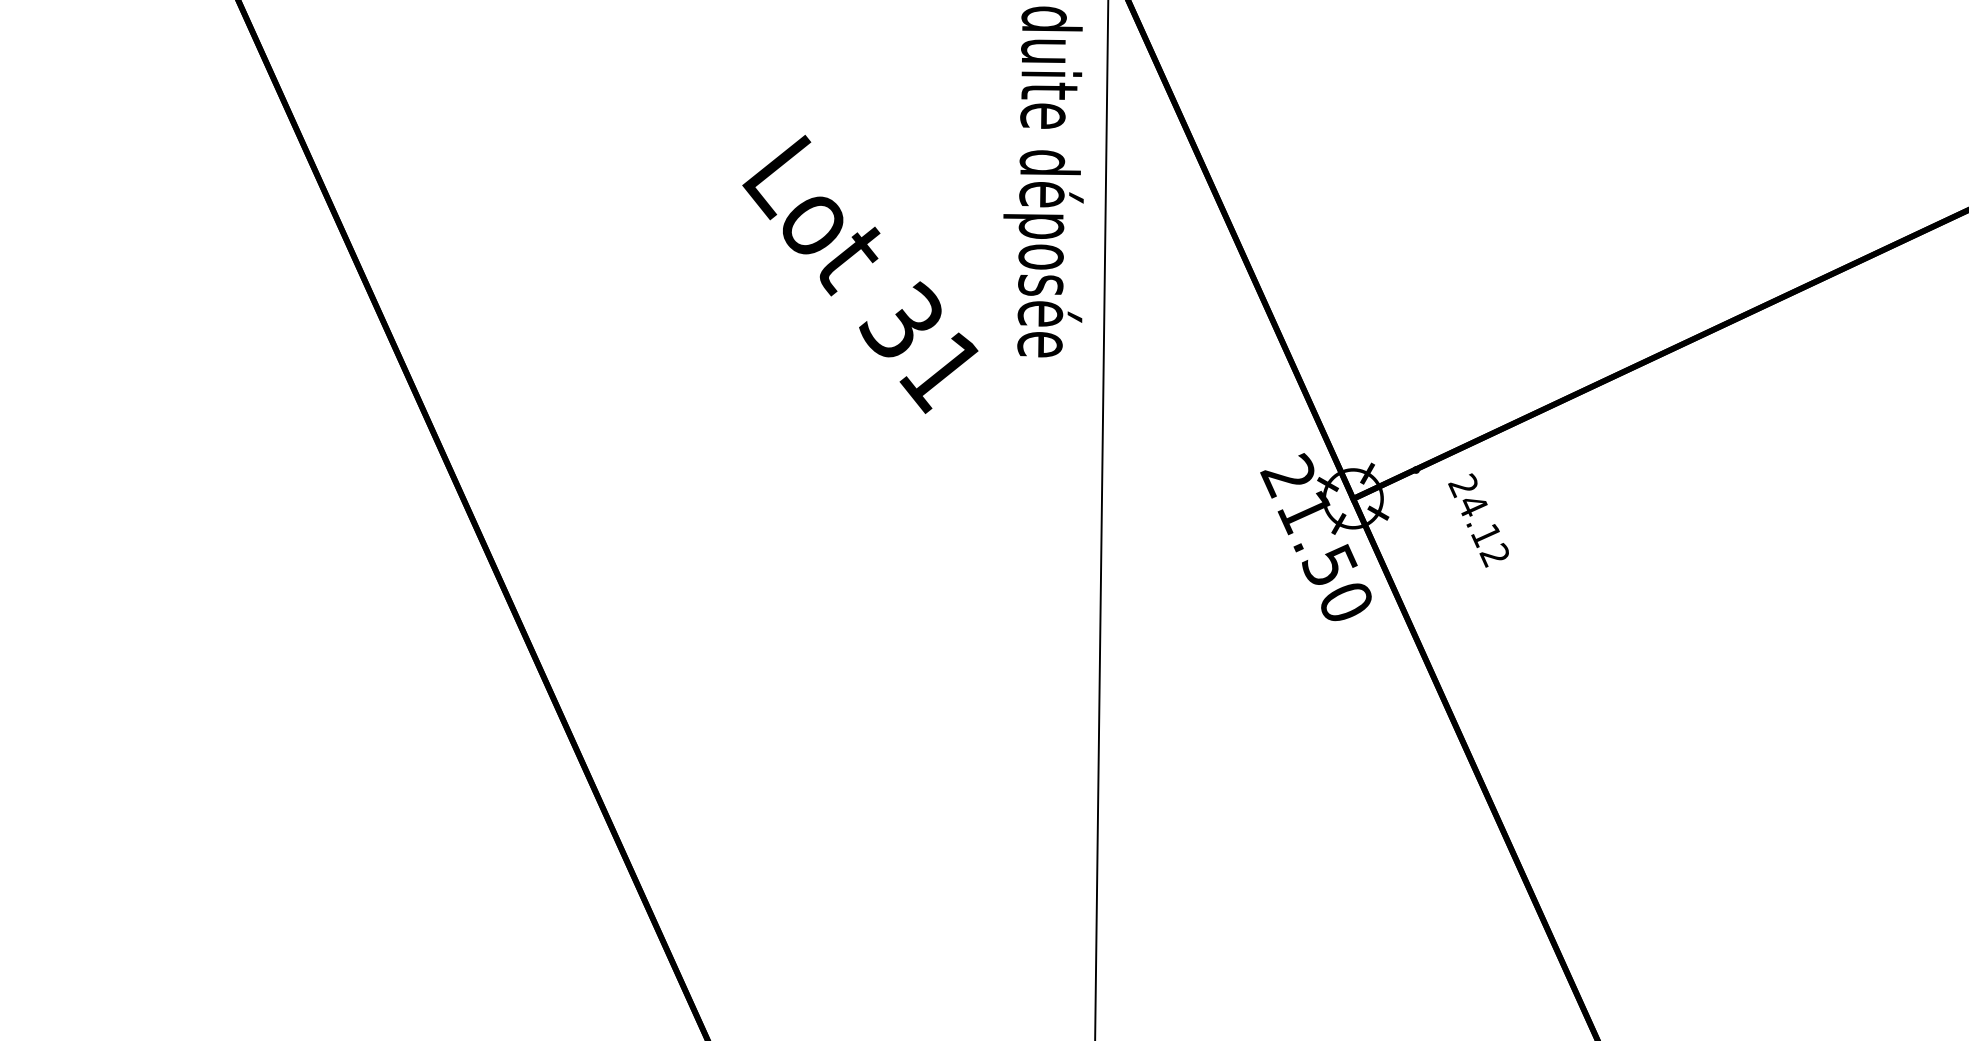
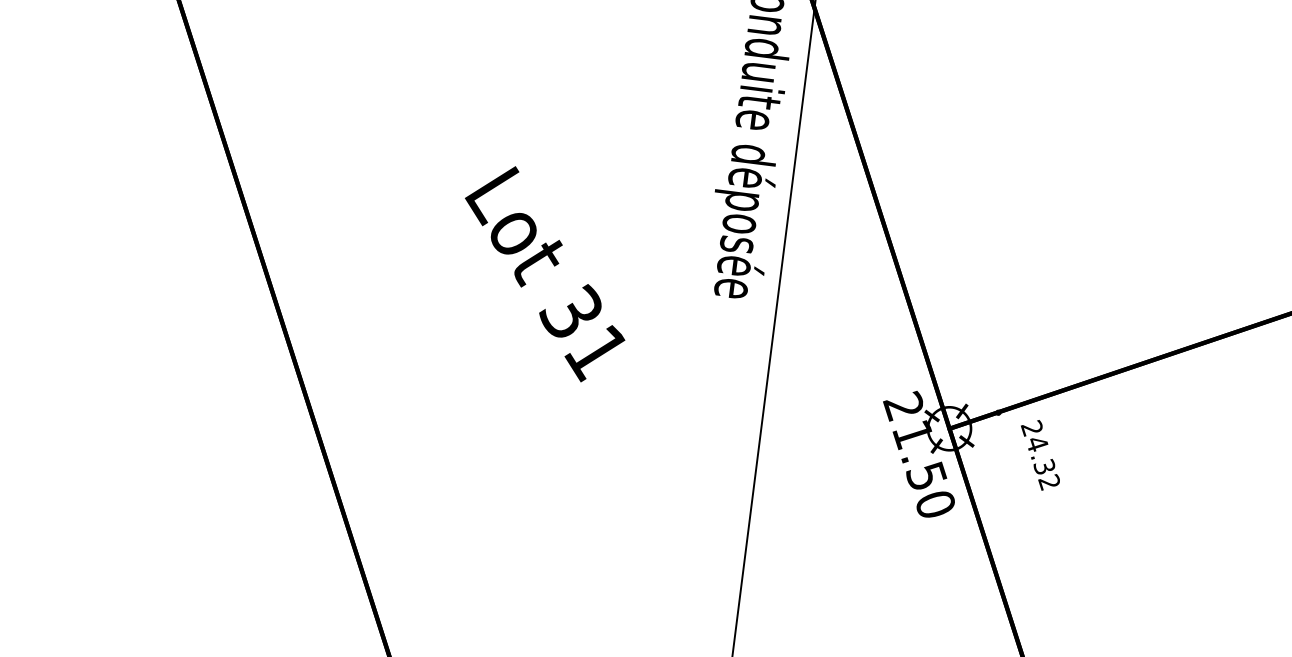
text: (860, 274) -> (544, 273), moved
text: (1485, 535) -> (1044, 466), 24.12 -> 24.32

